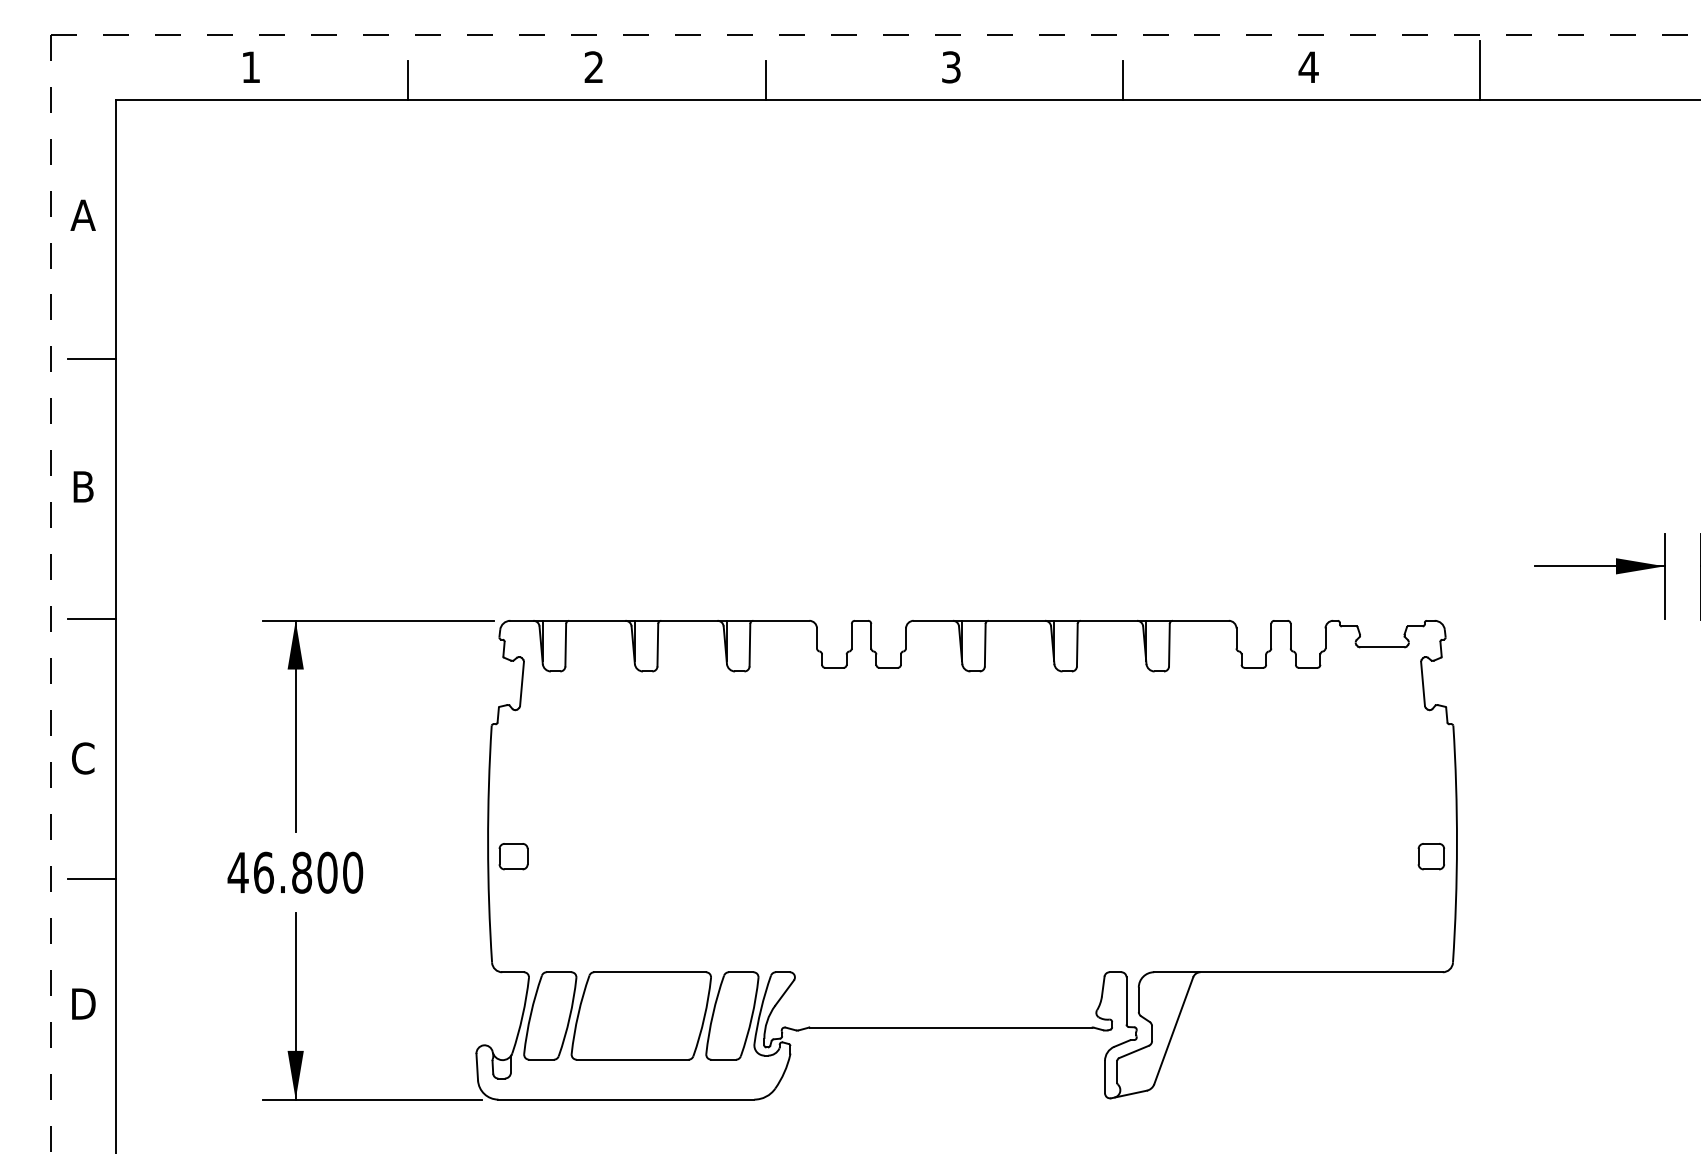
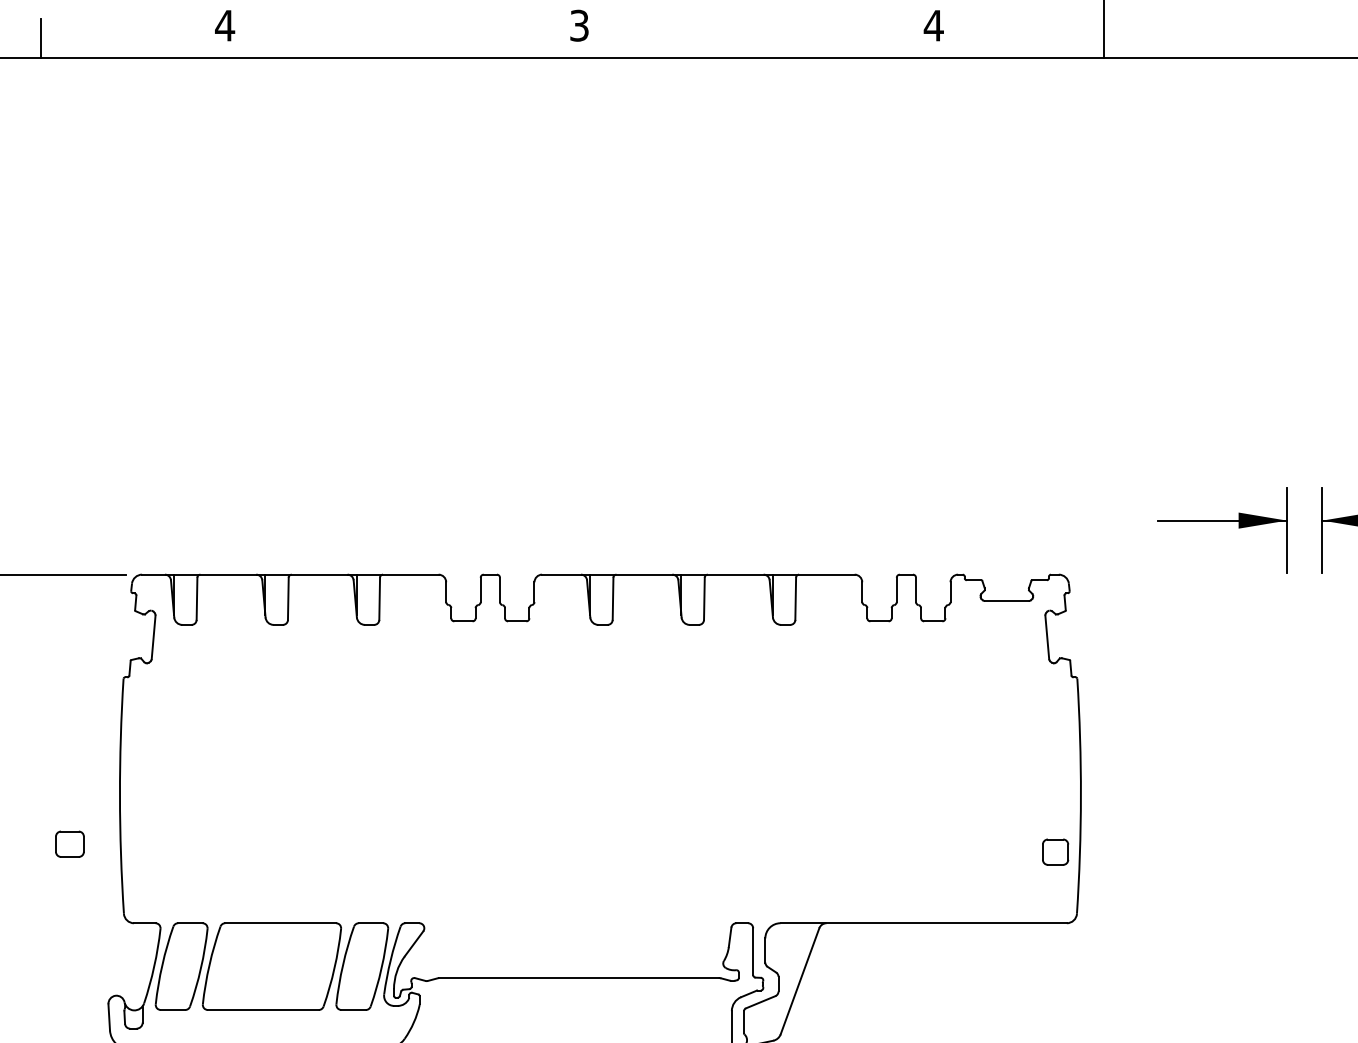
text: (593, 66) -> (224, 24), 2 -> 4
line: (765, 79) -> (395, 37), removed
line: (1123, 79) -> (750, 37), removed
part: (513, 856) -> (69, 844), moved
part: (1431, 856) -> (1055, 852), moved

